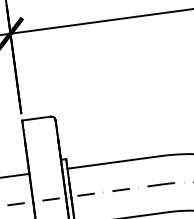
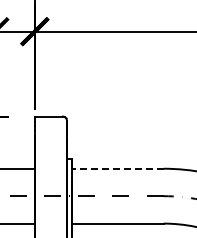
line: (113, 162) -> (117, 168), solid -> dashed

